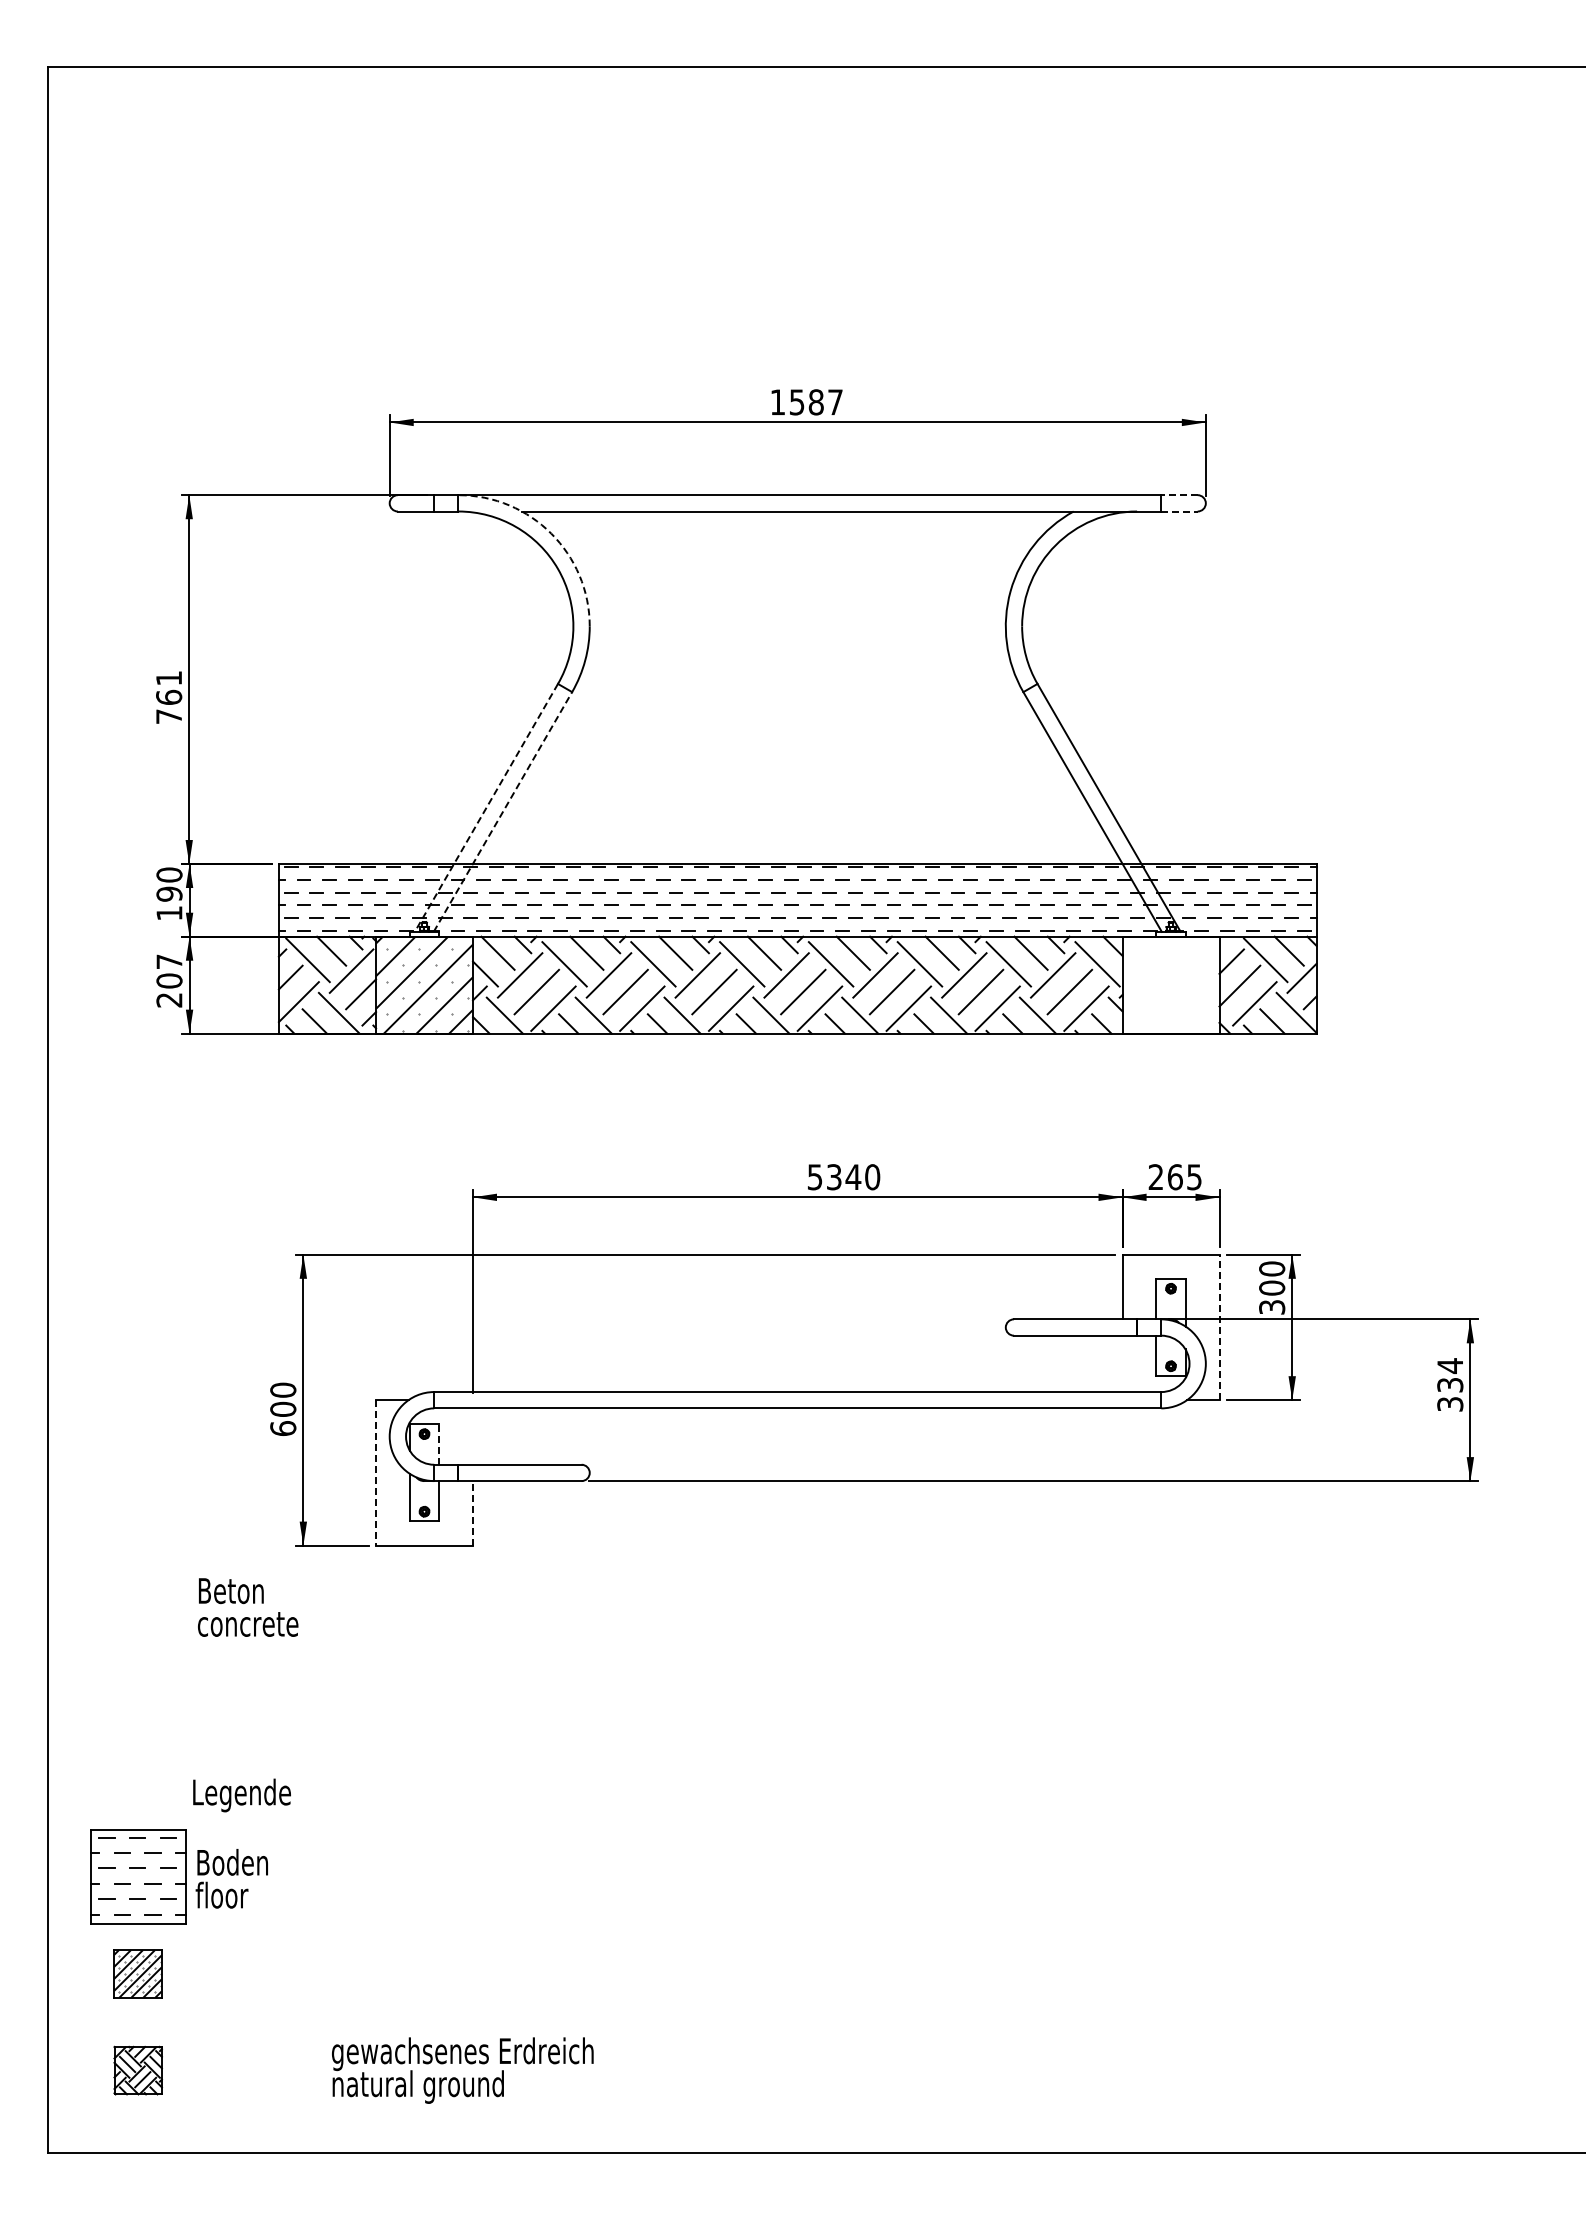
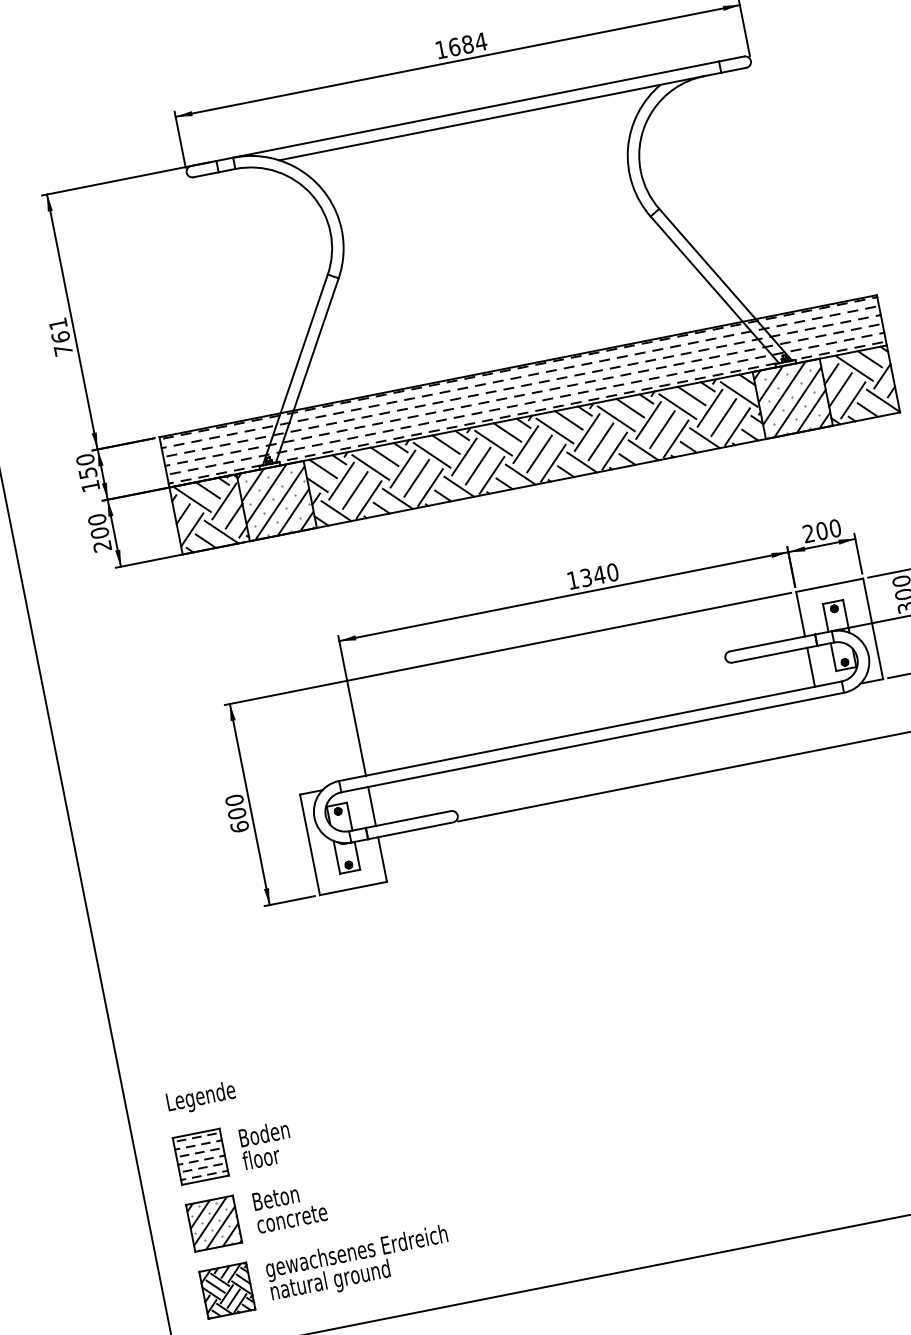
text: (816, 402) -> (467, 44), 1587 -> 1684
line: (1179, 495) -> (731, 59), dashed -> solid
line: (1180, 511) -> (734, 70), dashed -> solid
arc: (551, 533) -> (302, 171), dashed -> solid
line: (486, 808) -> (295, 370), dashed -> solid
line: (503, 811) -> (307, 370), dashed -> solid
text: (169, 893) -> (87, 472), 190 -> 150
text: (169, 961) -> (97, 519), 207 -> 200
hatch: (1170, 984) -> (792, 398), added
text: (815, 1177) -> (573, 580), 5340 -> 1340
text: (1184, 1177) -> (828, 530), 265 -> 200
line: (1219, 1327) -> (873, 628), dashed -> solid
line: (1122, 1363) -> (811, 667), added
line: (473, 1436) -> (372, 806), added
line: (439, 1444) -> (349, 816), dashed -> solid
line: (376, 1472) -> (310, 844), dashed -> solid
line: (473, 1512) -> (382, 858), dashed -> solid
text: (248, 1607) -> (290, 1206), moved
text: (241, 1795) -> (201, 1098), moved
part: (137, 1876) -> (200, 1156), size x0.71
part: (137, 1973) -> (213, 1223), size x1.43
part: (138, 2070) -> (227, 1290), size x1.43
text: (462, 2070) -> (358, 1264), moved

